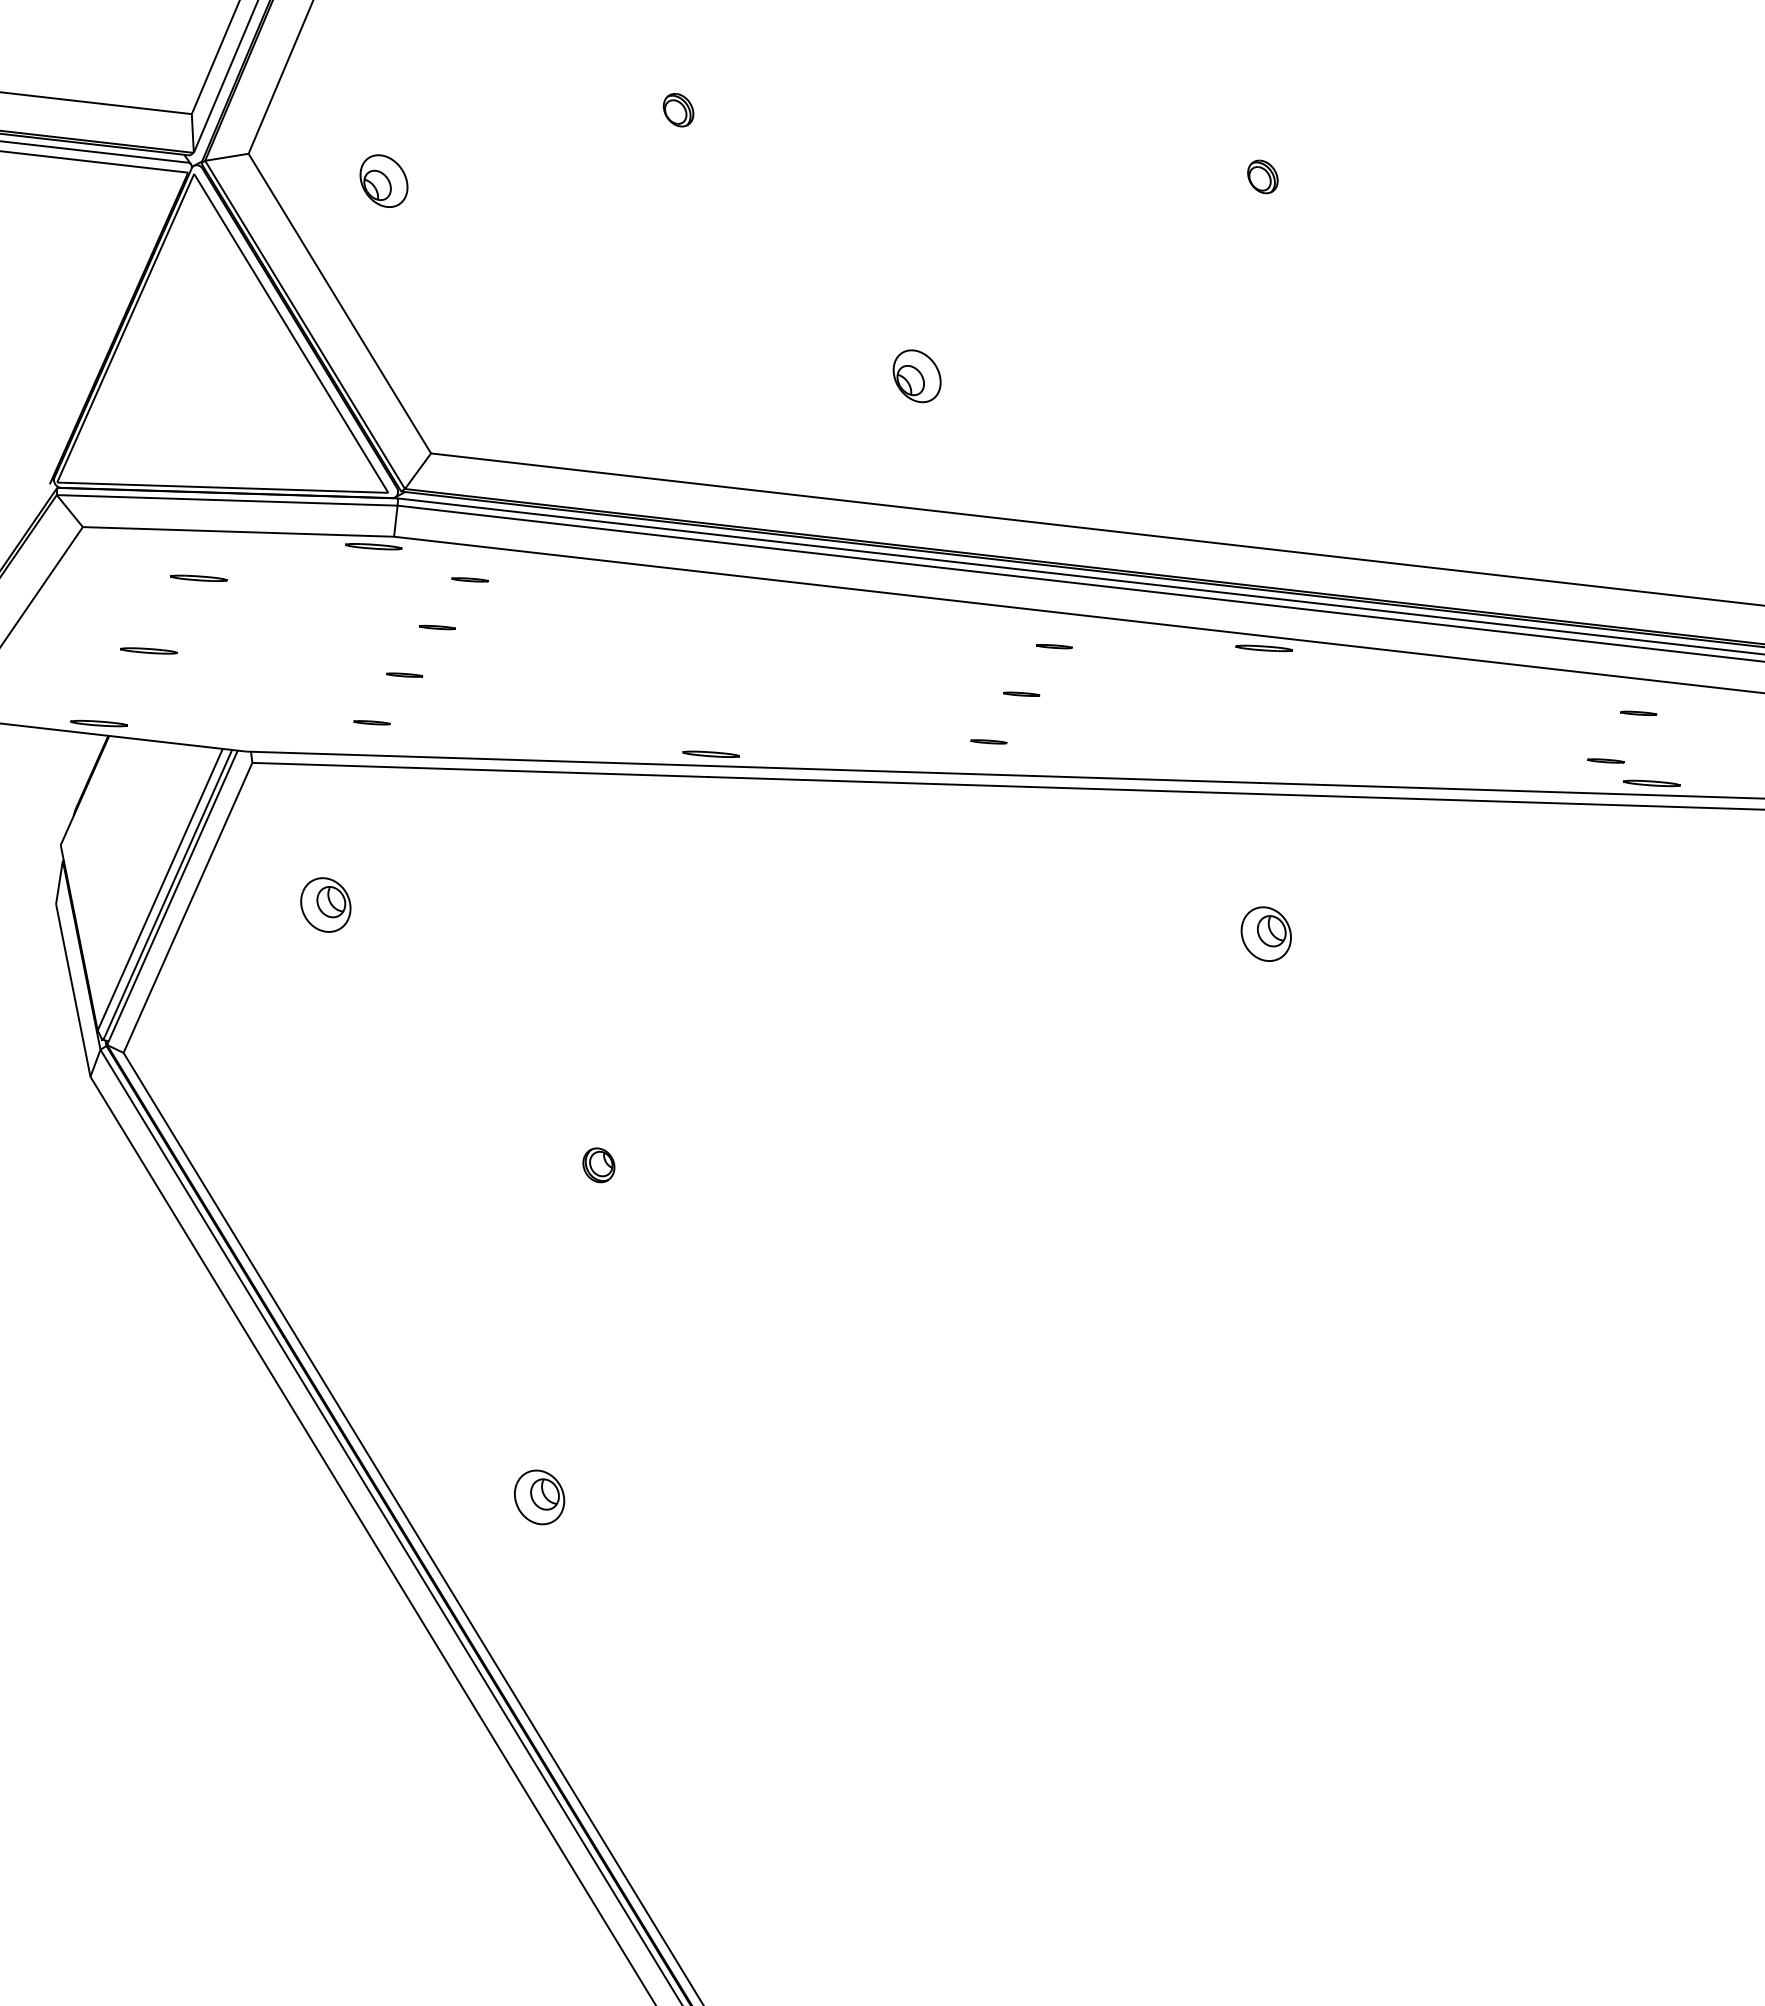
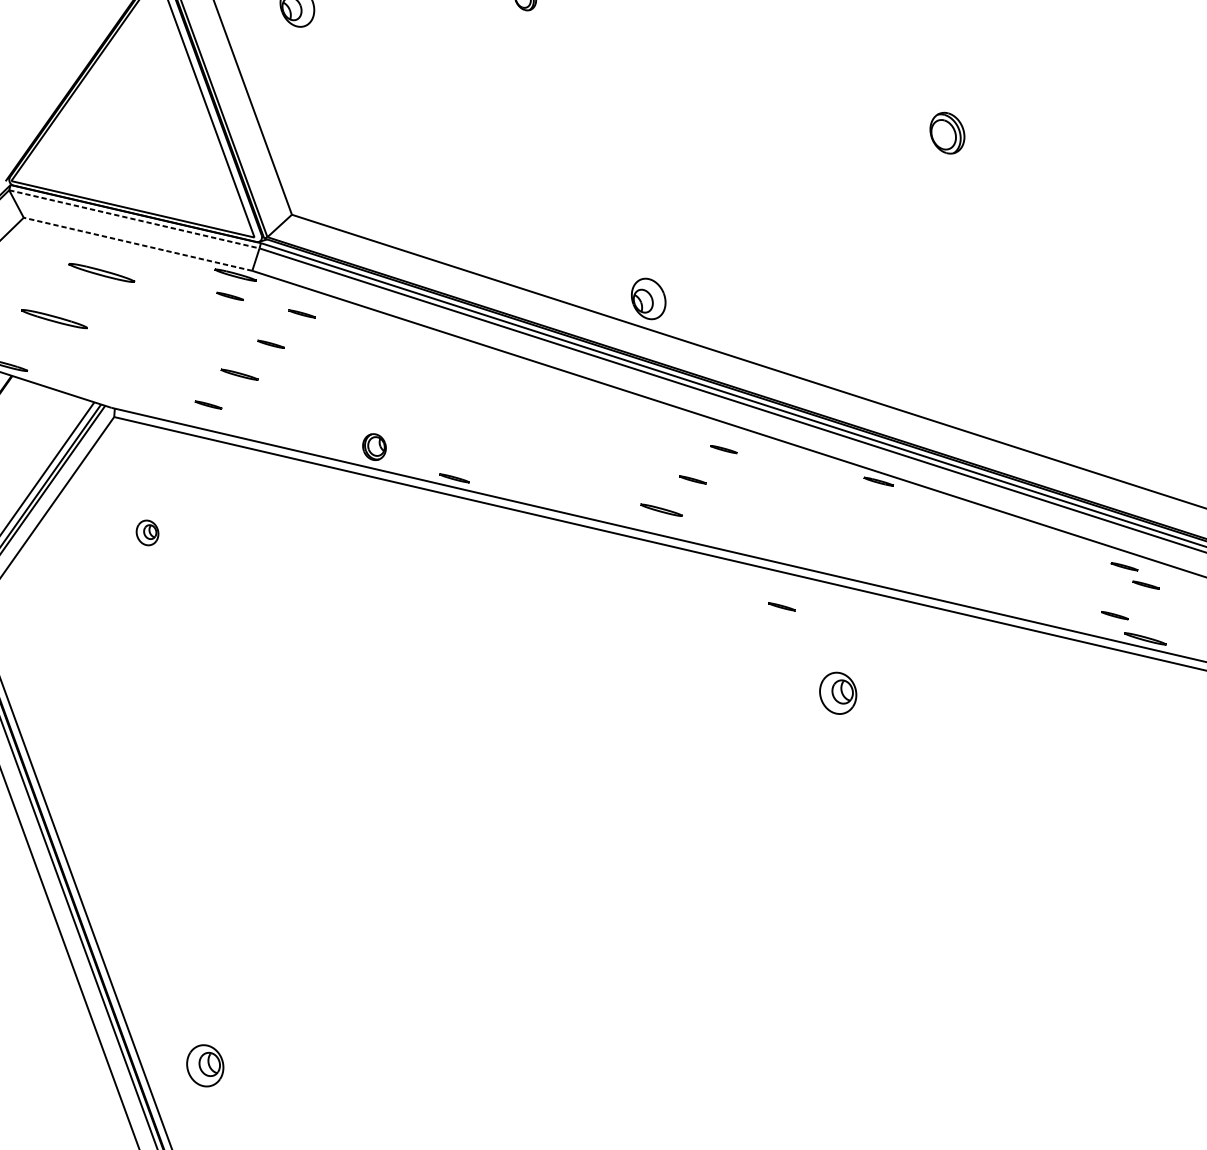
part: (1262, 176) -> (947, 132), size x1.6
part: (916, 376) -> (648, 299), moved
line: (227, 500) -> (134, 219), solid -> dashed
line: (238, 531) -> (138, 244), solid -> dashed
part: (371, 575) -> (229, 296), added
part: (198, 577) -> (101, 272), size x1.6
part: (1263, 647) -> (878, 481), size x0.7
part: (148, 650) -> (54, 318), size x1.6
part: (404, 674) -> (239, 374), size x1.4
part: (1605, 694) -> (1124, 566), added
part: (988, 741) -> (661, 509), size x1.6
part: (710, 753) -> (454, 477), size x0.7
part: (1170, 835) -> (781, 606), added
part: (325, 904) -> (147, 532), size x0.6
part: (598, 1165) -> (374, 447), moved
part: (539, 1497) -> (205, 1065), moved

